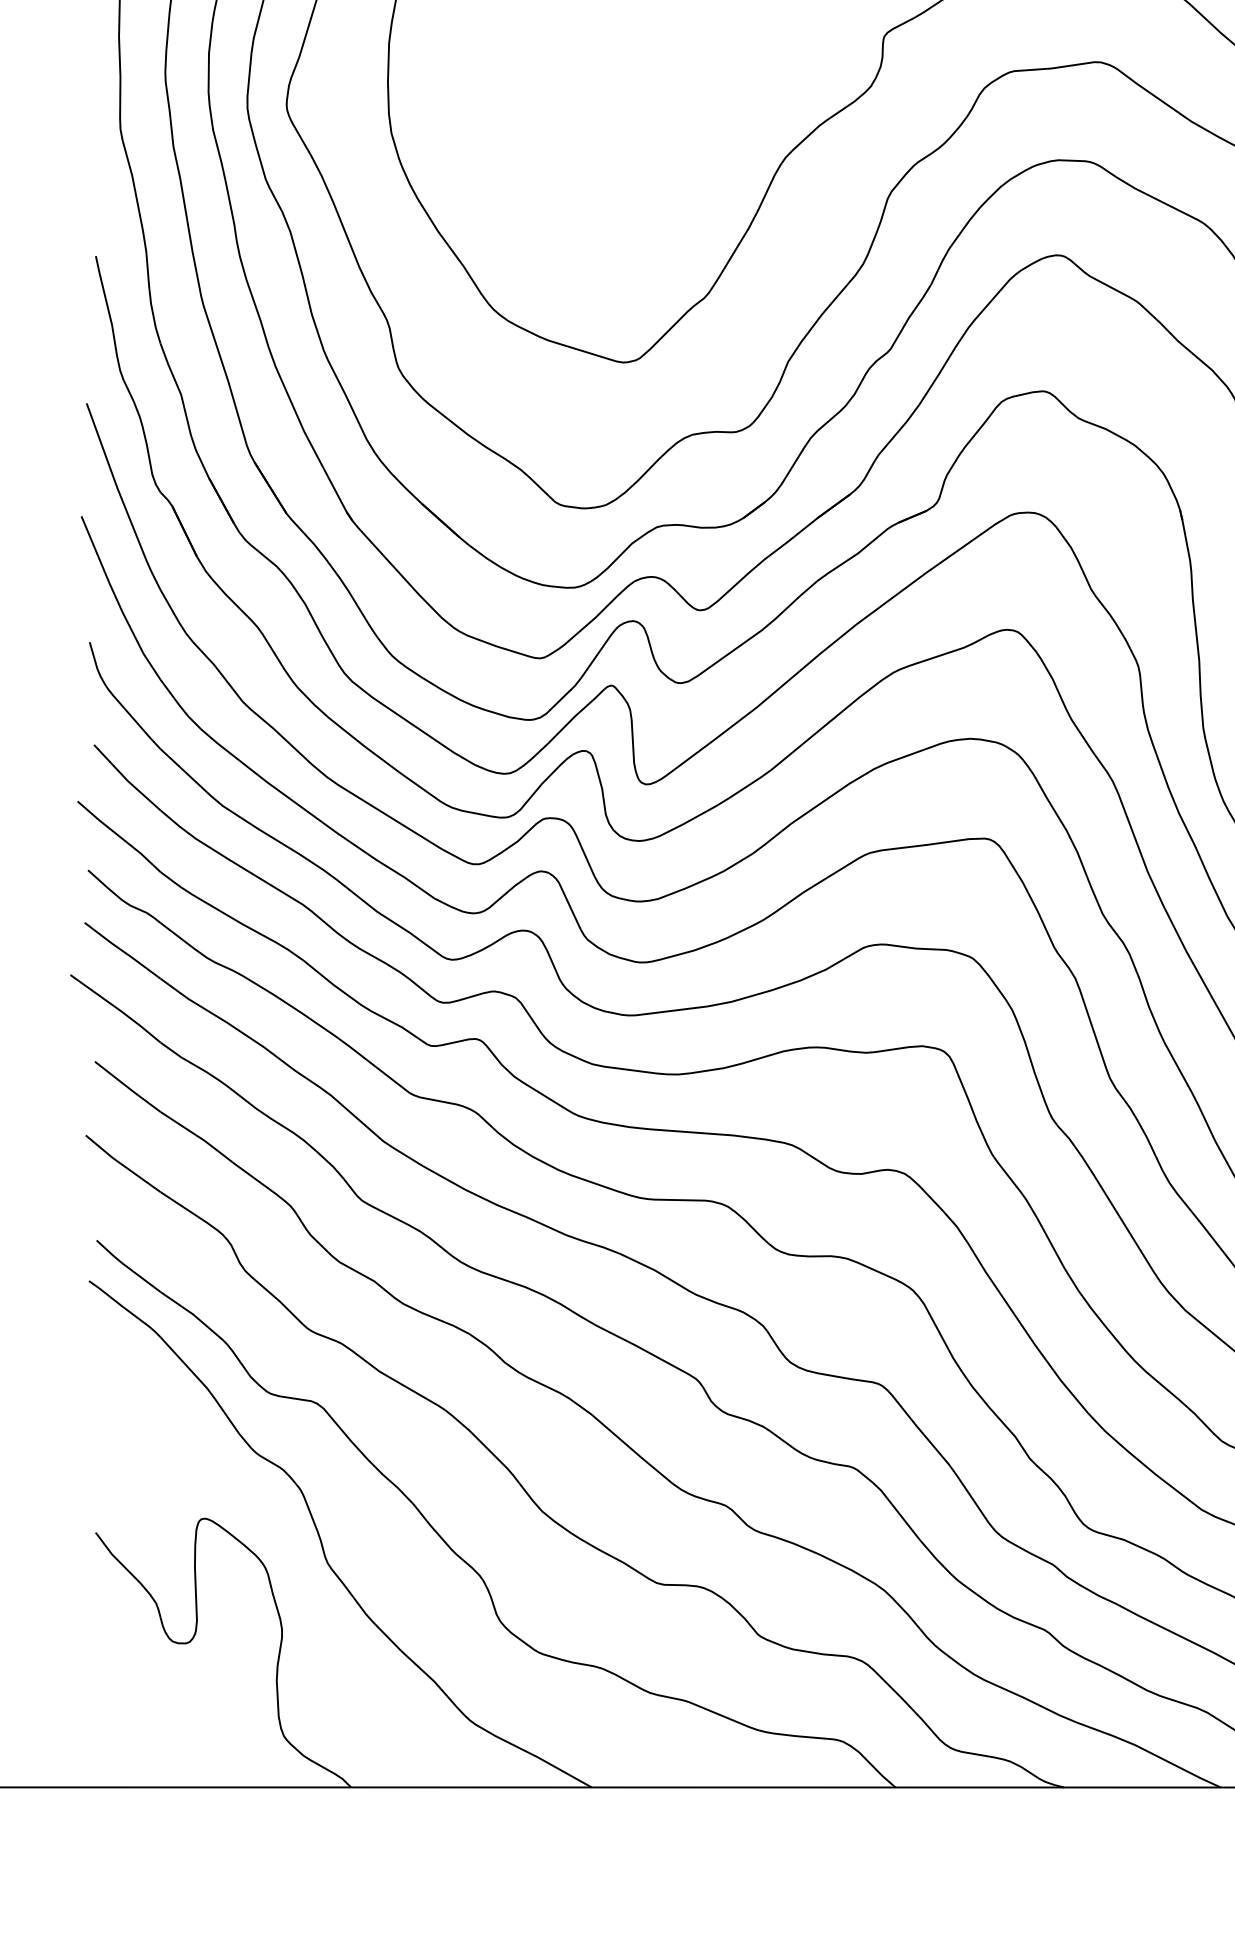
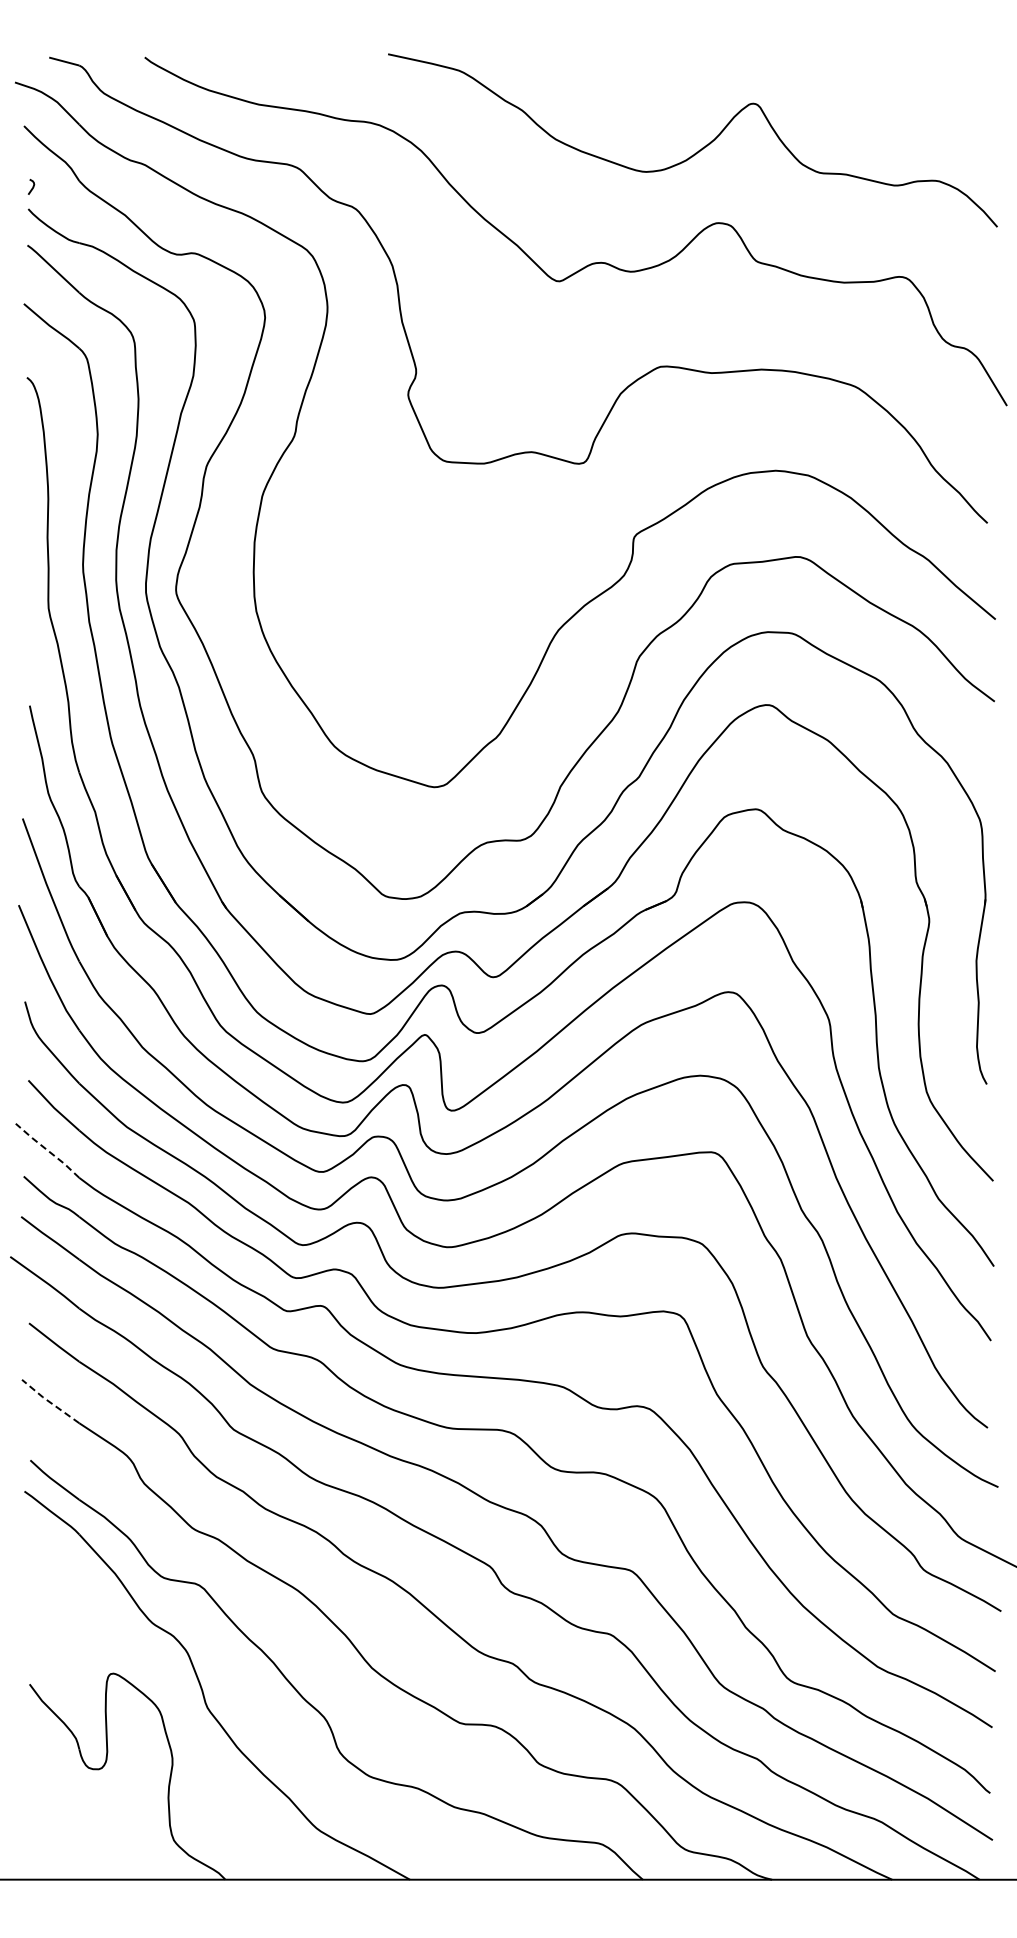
line: (118, 836) -> (47, 1150), solid -> dashed
line: (121, 1163) -> (49, 1401), solid -> dashed

